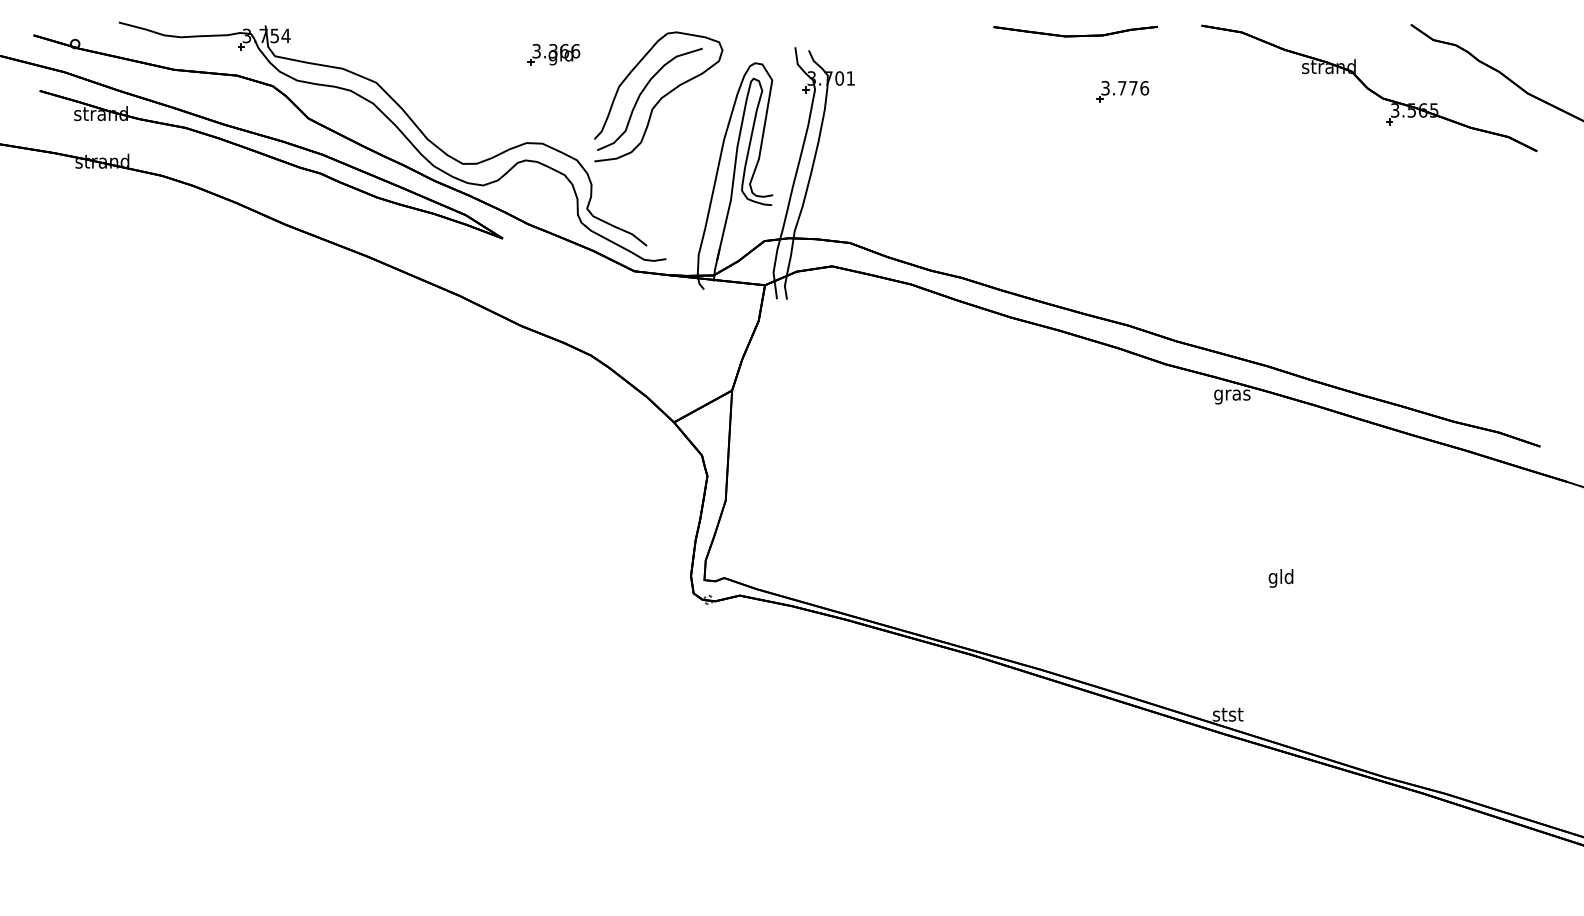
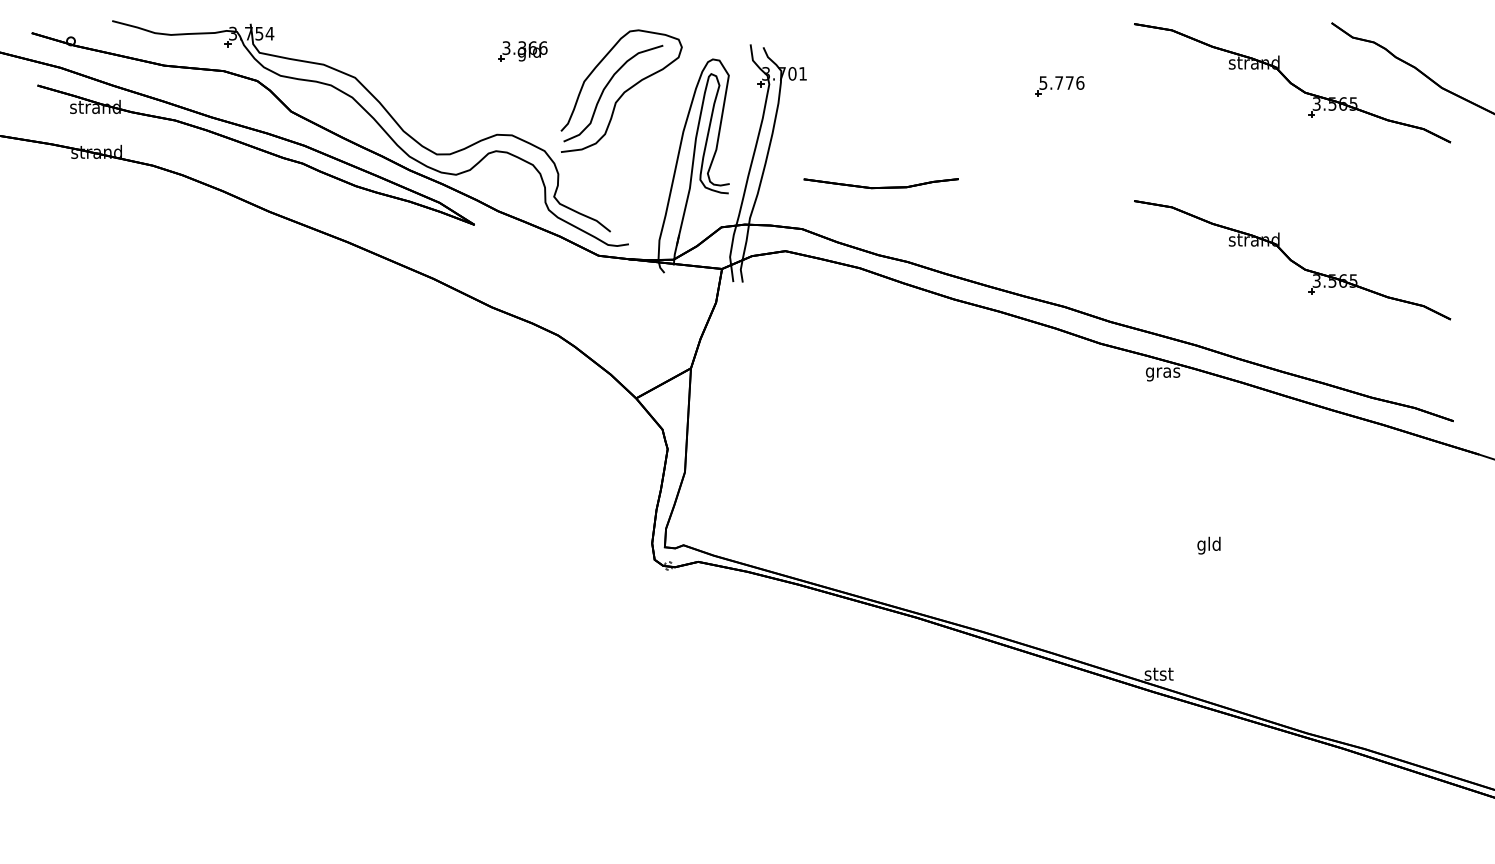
part: (1074, 31) -> (880, 183), moved
text: (1105, 87) -> (1043, 82), 3.776 -> 5.776
part: (1369, 276) -> (1292, 260), added

